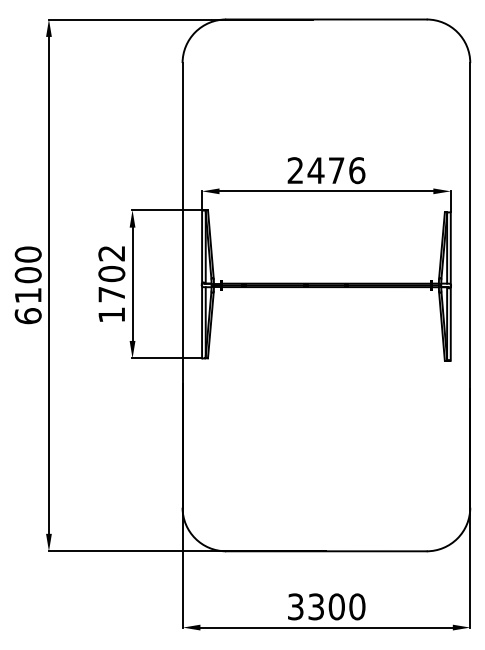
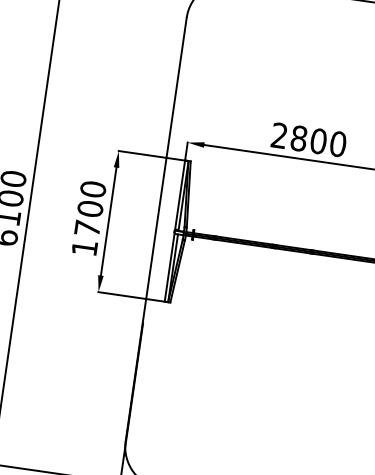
text: (336, 170) -> (318, 141), 2476 -> 2800
text: (111, 253) -> (92, 189), 1702 -> 1700

